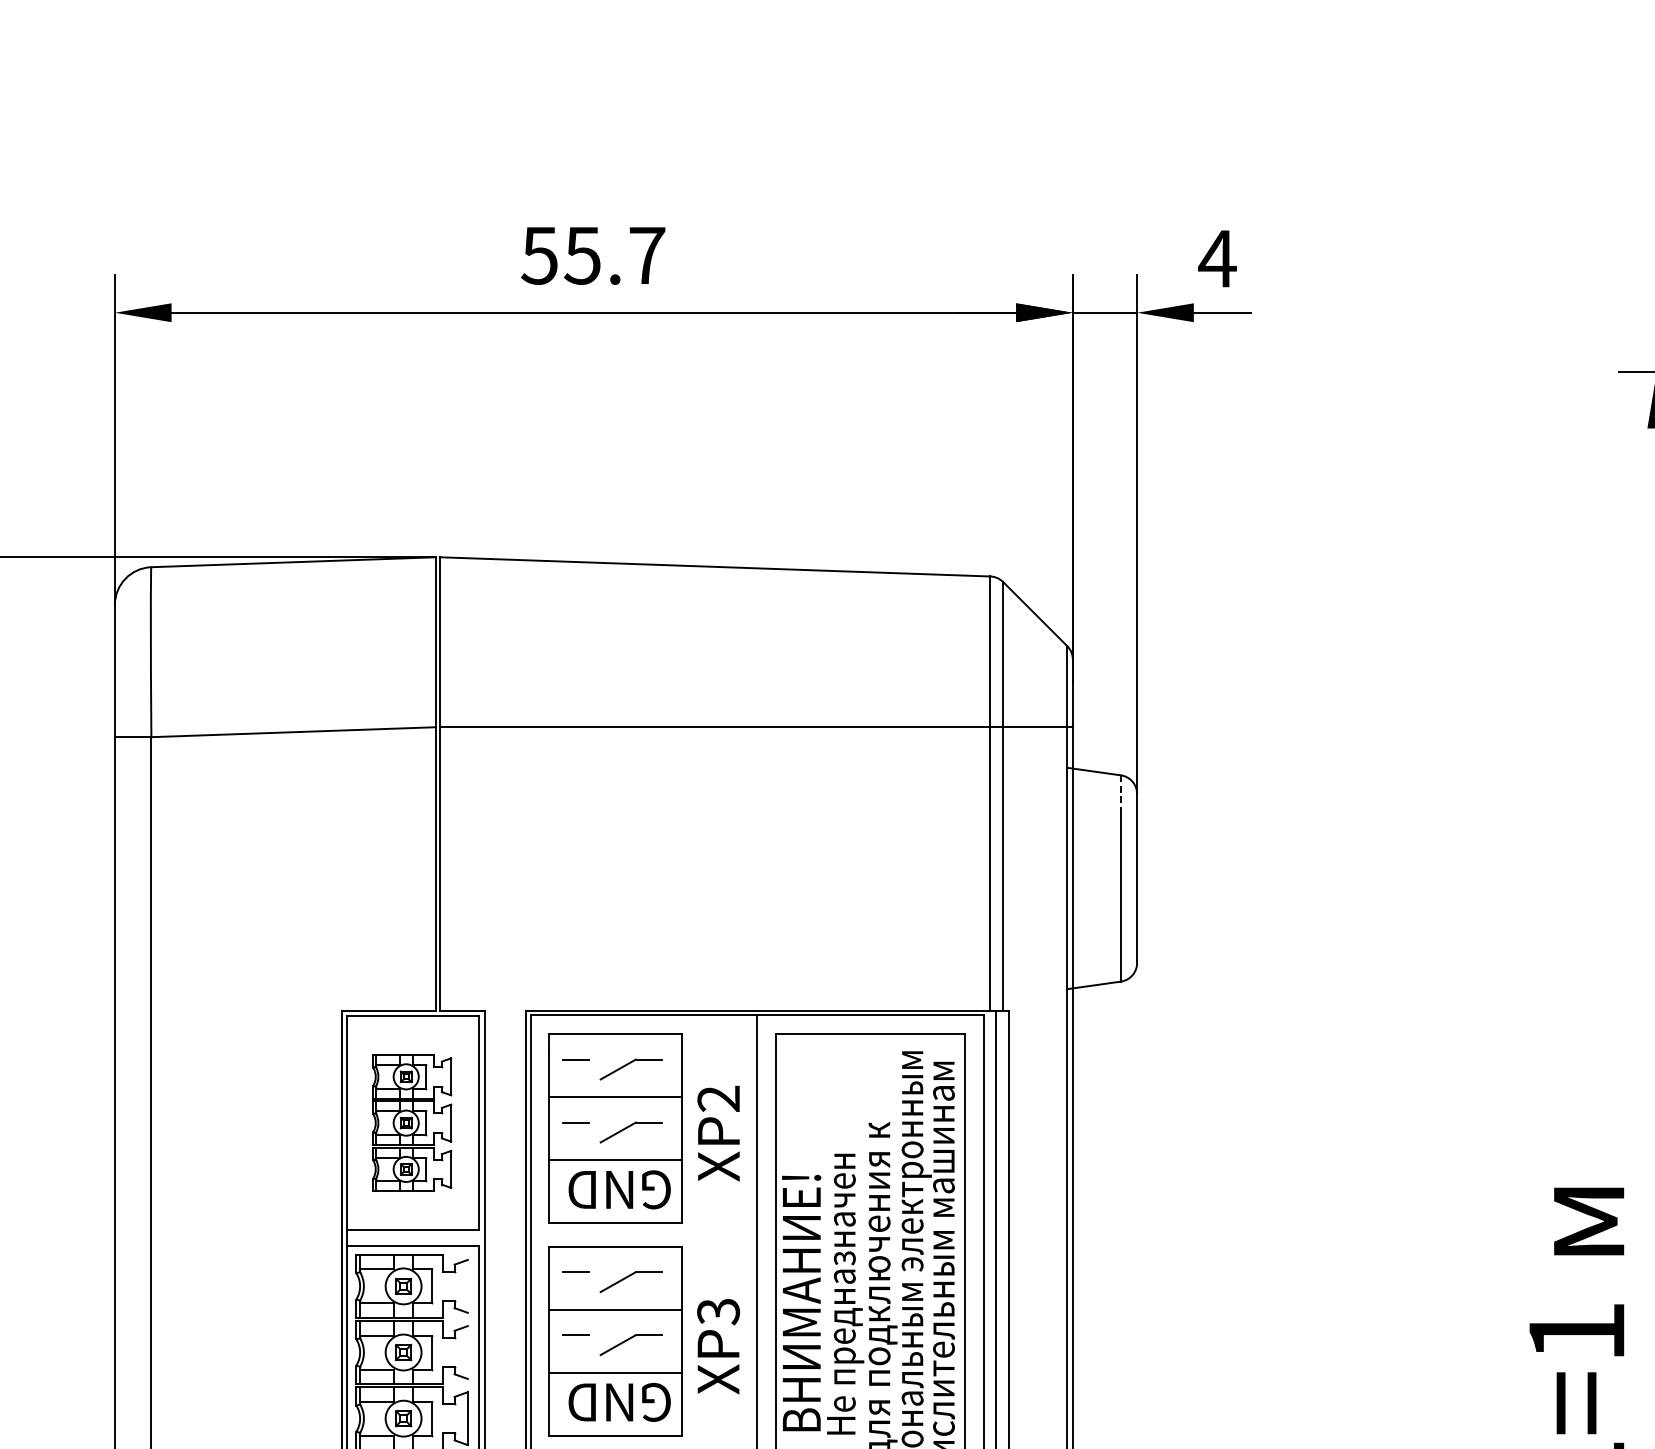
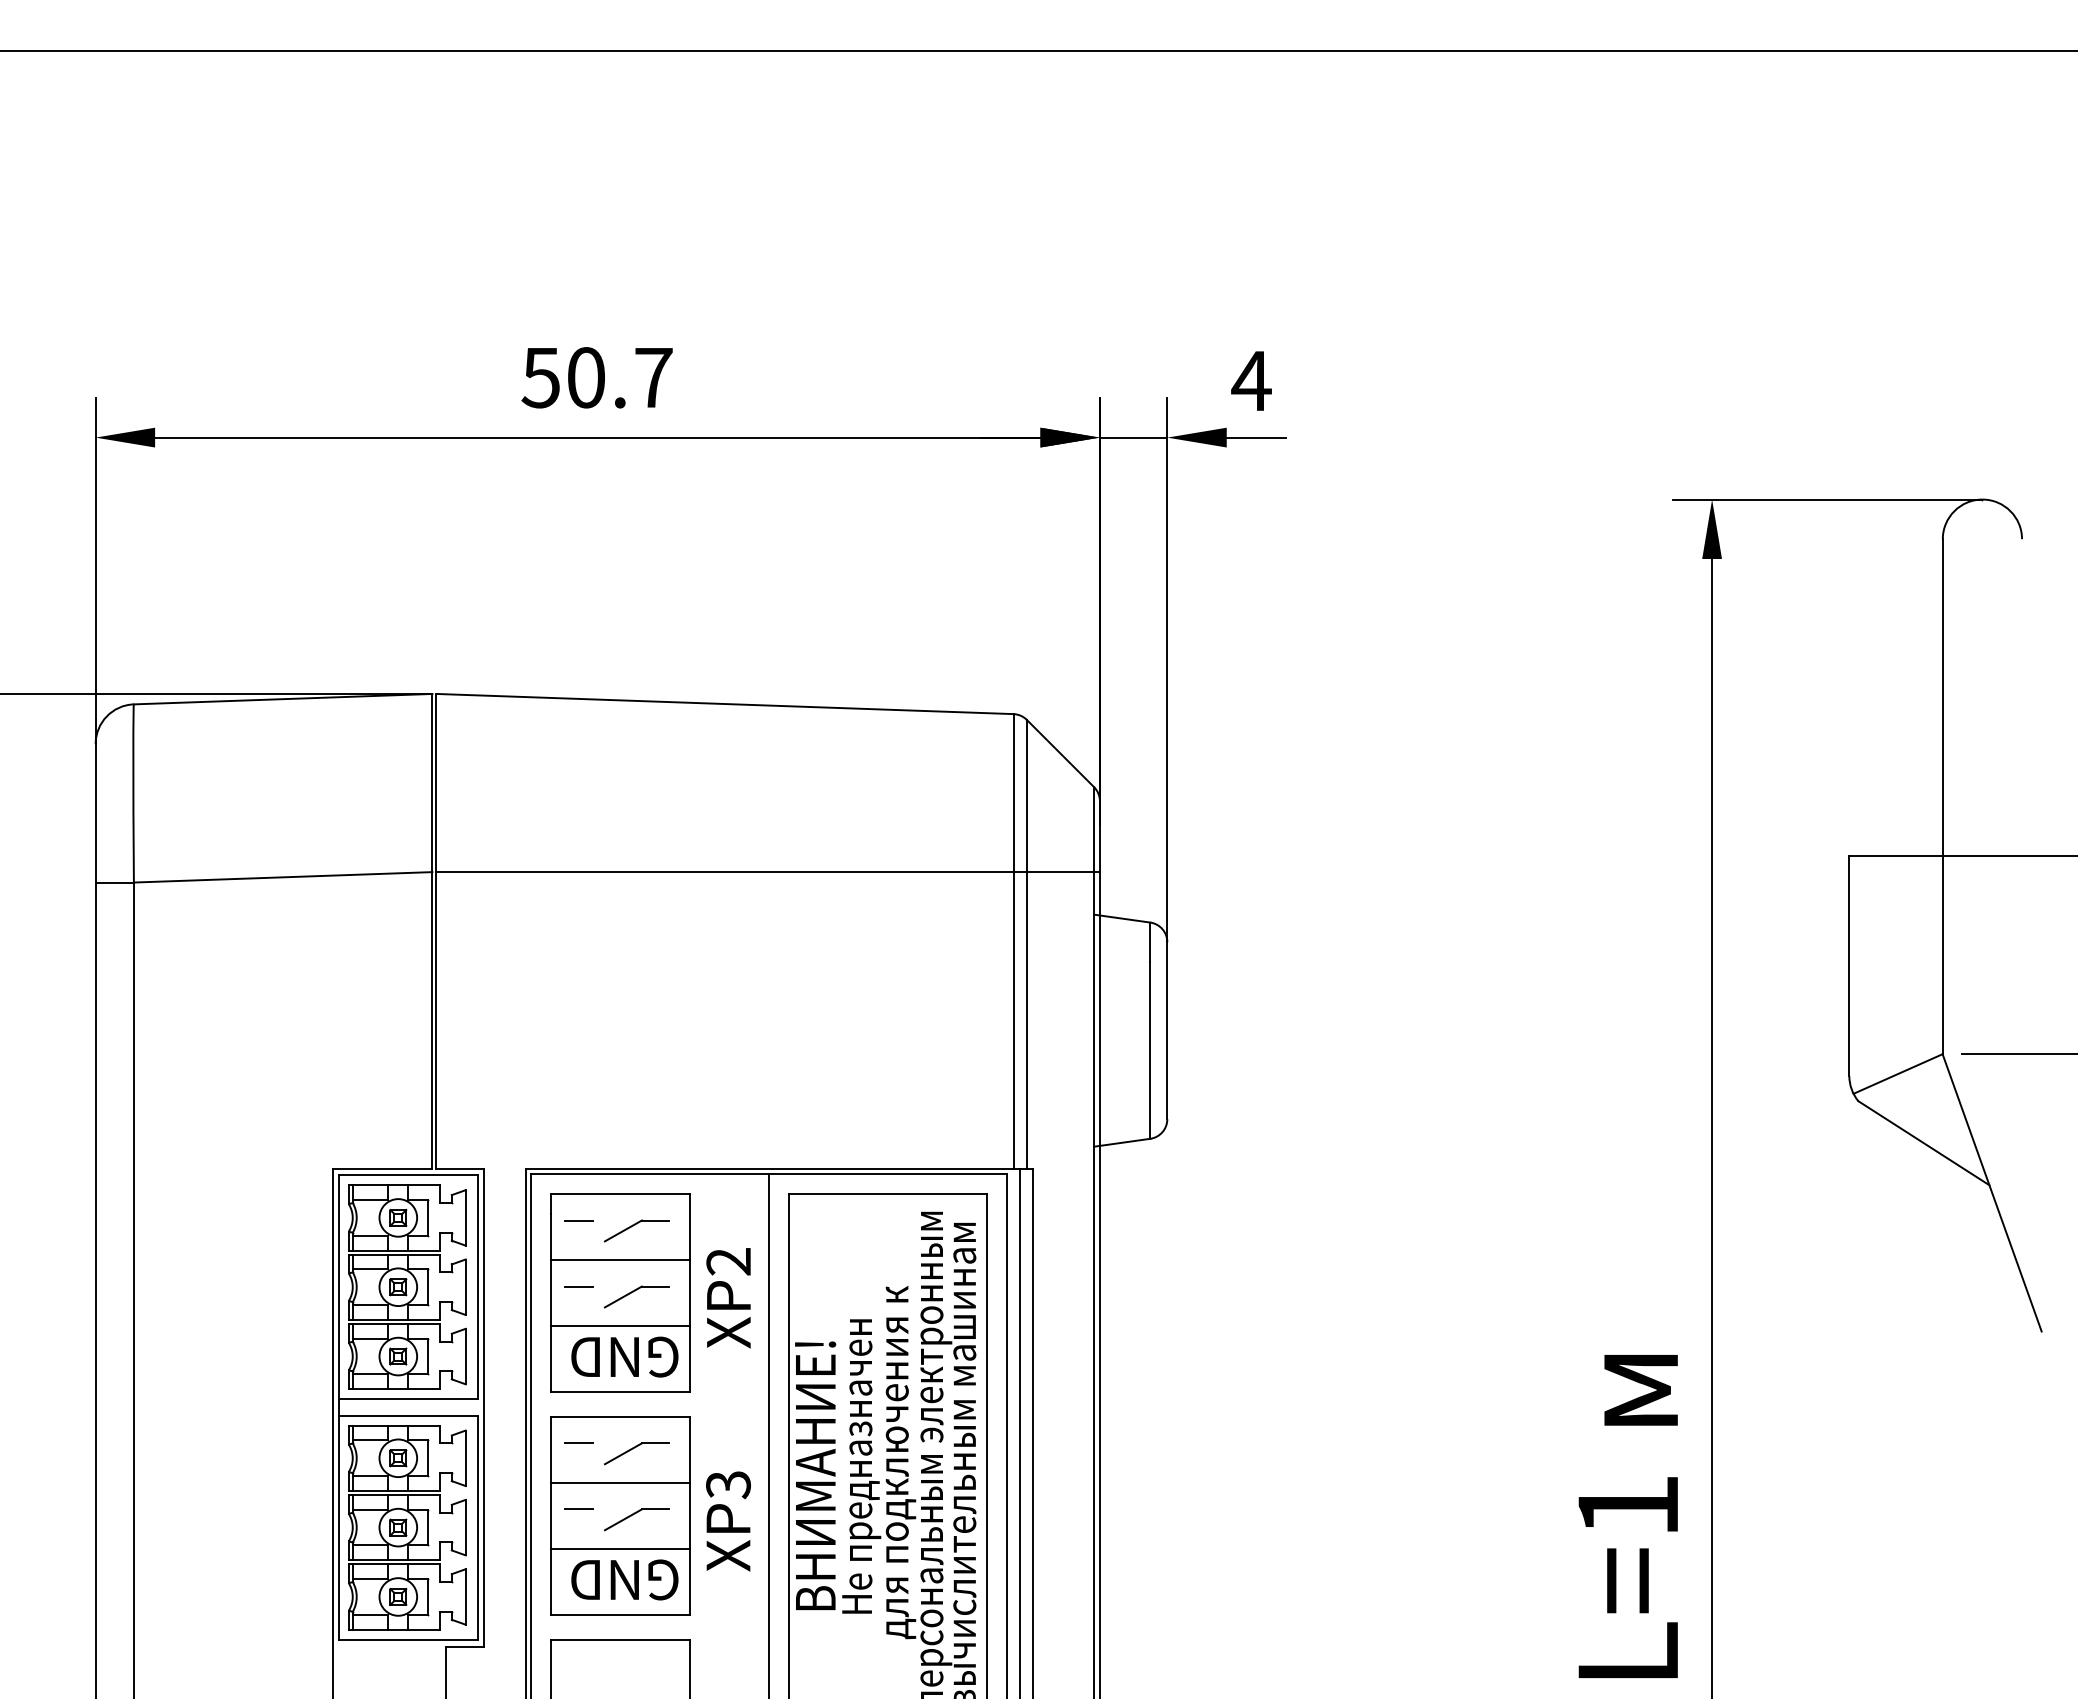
text: (582, 255) -> (585, 377), 55.7 -> 50.7
line: (1121, 794) -> (1150, 942), dashed -> solid
part: (412, 1122) -> (407, 1286), size x1.43
line: (467, 1286) -> (465, 1458), added
line: (467, 1352) -> (465, 1527), added

